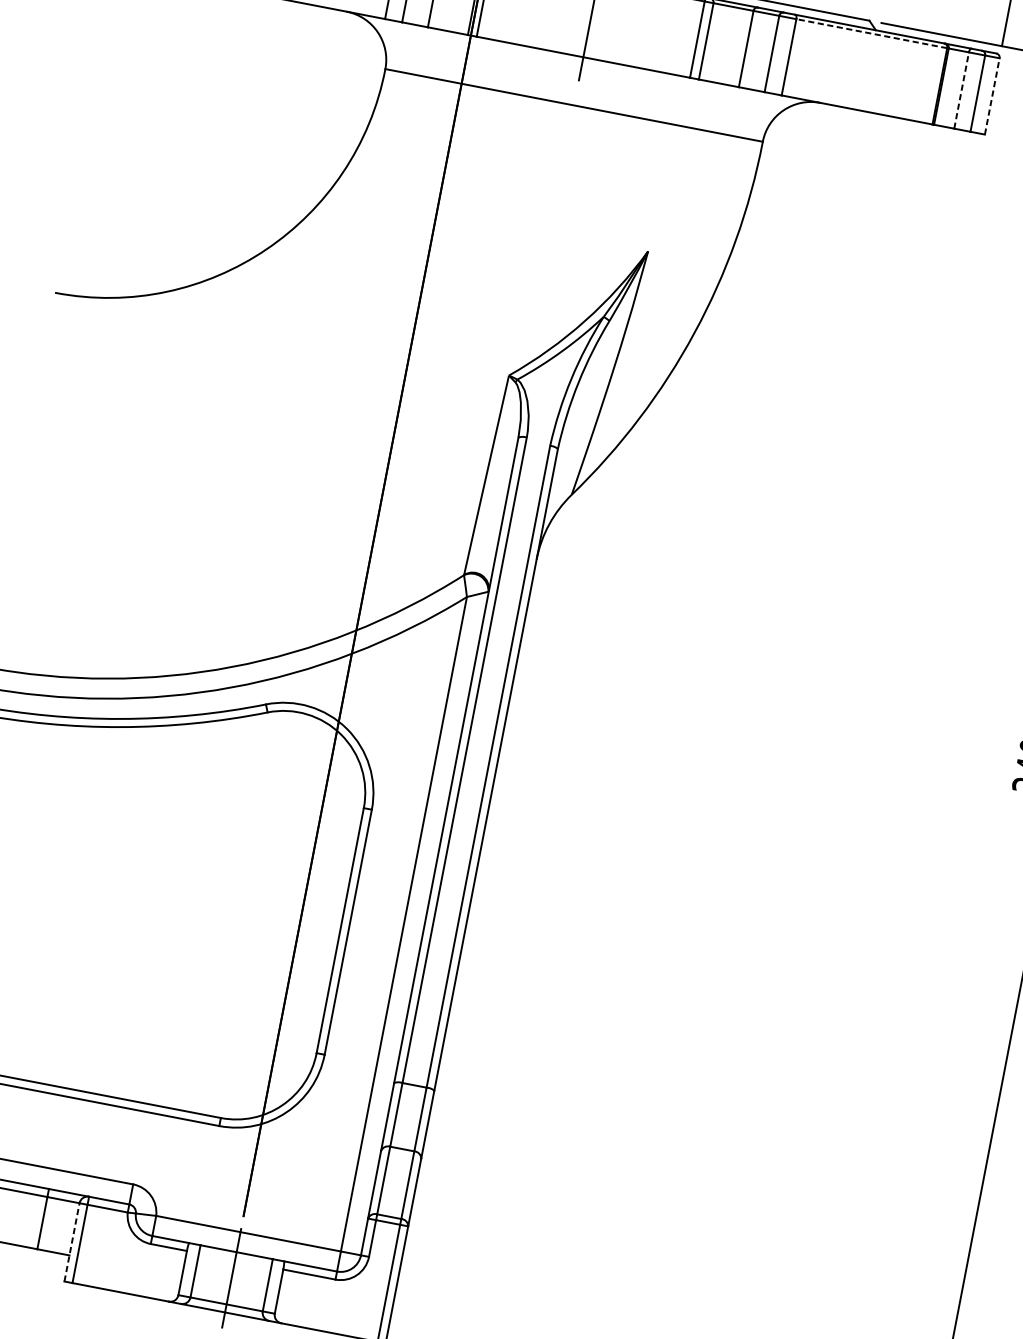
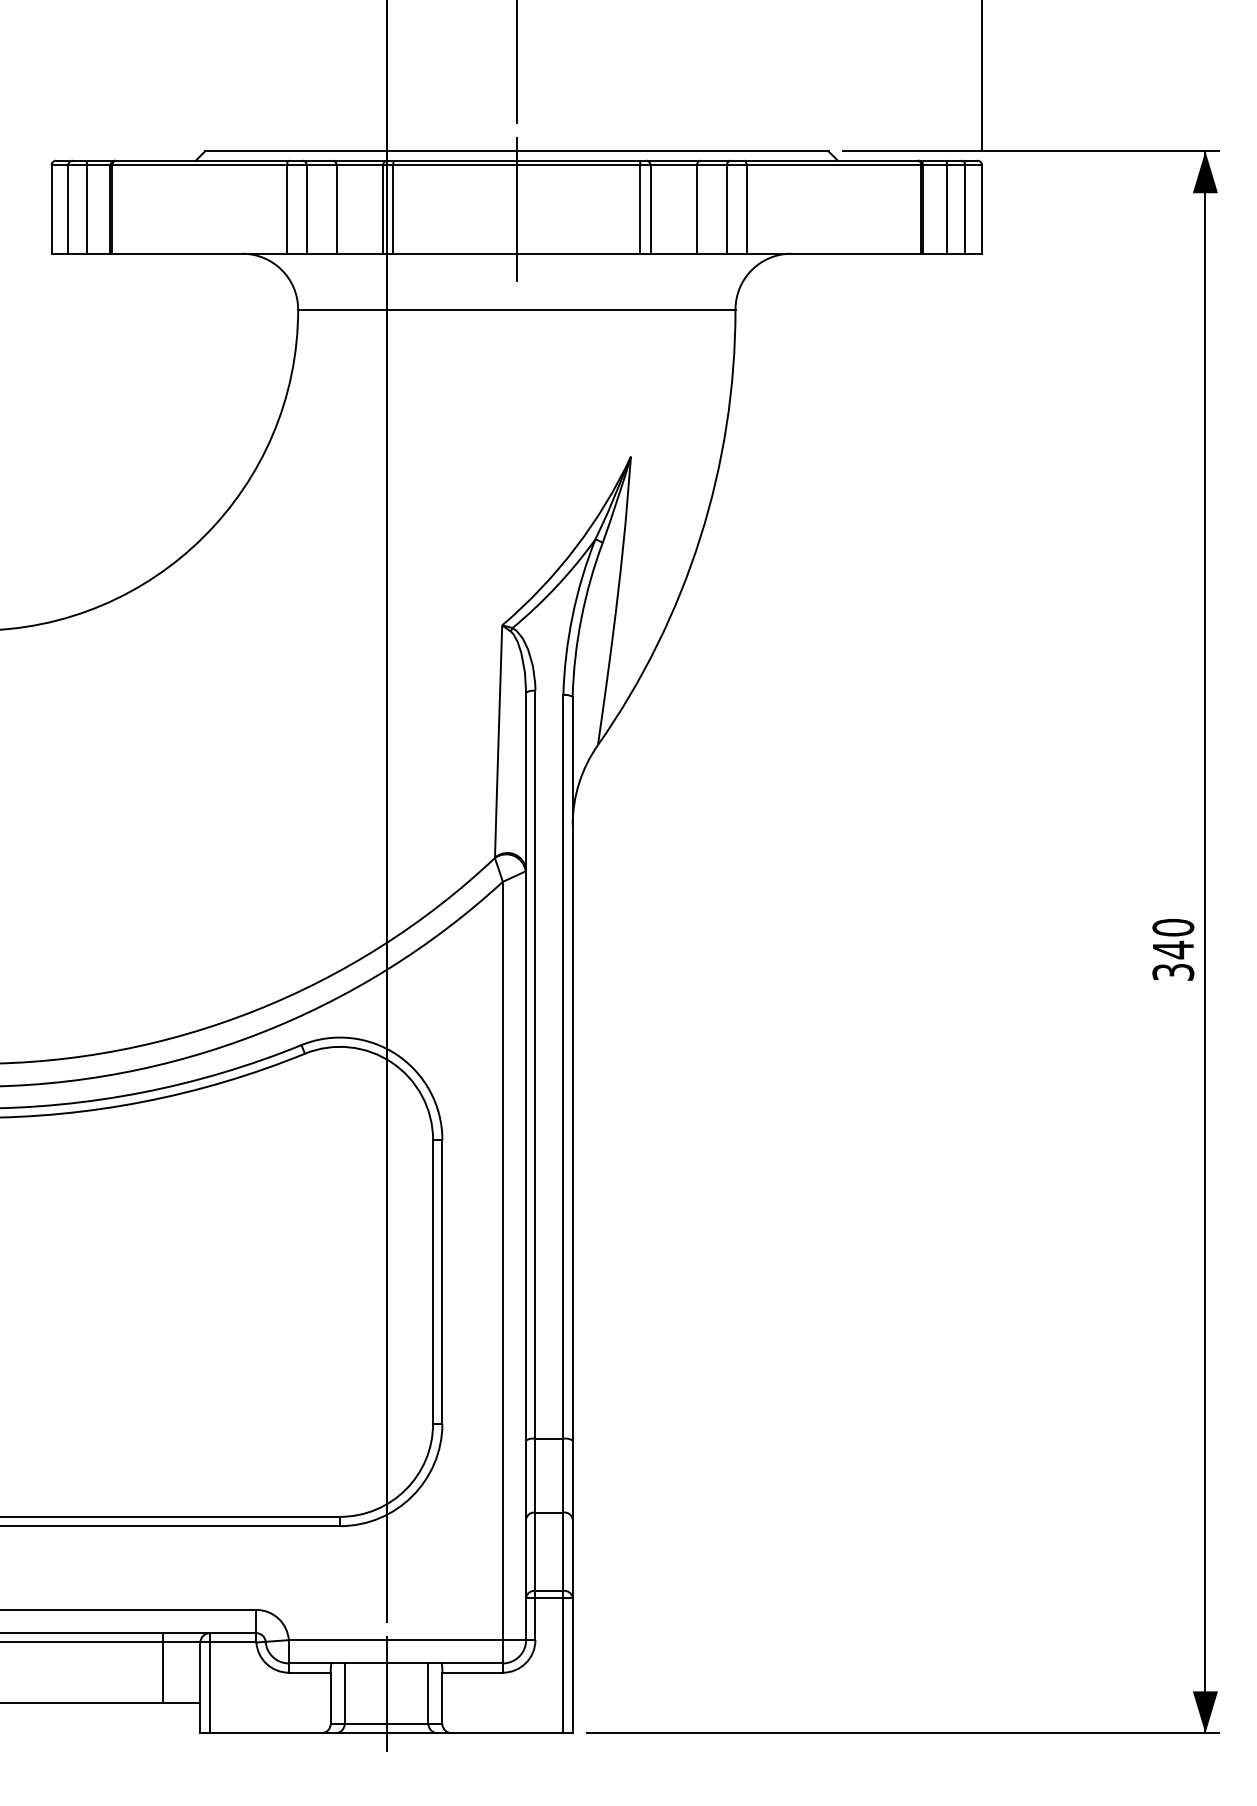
line: (871, 33) -> (833, 165), dashed -> solid
line: (961, 90) -> (946, 209), dashed -> solid
line: (992, 96) -> (982, 209), dashed -> solid
line: (72, 1242) -> (200, 1687), dashed -> solid

